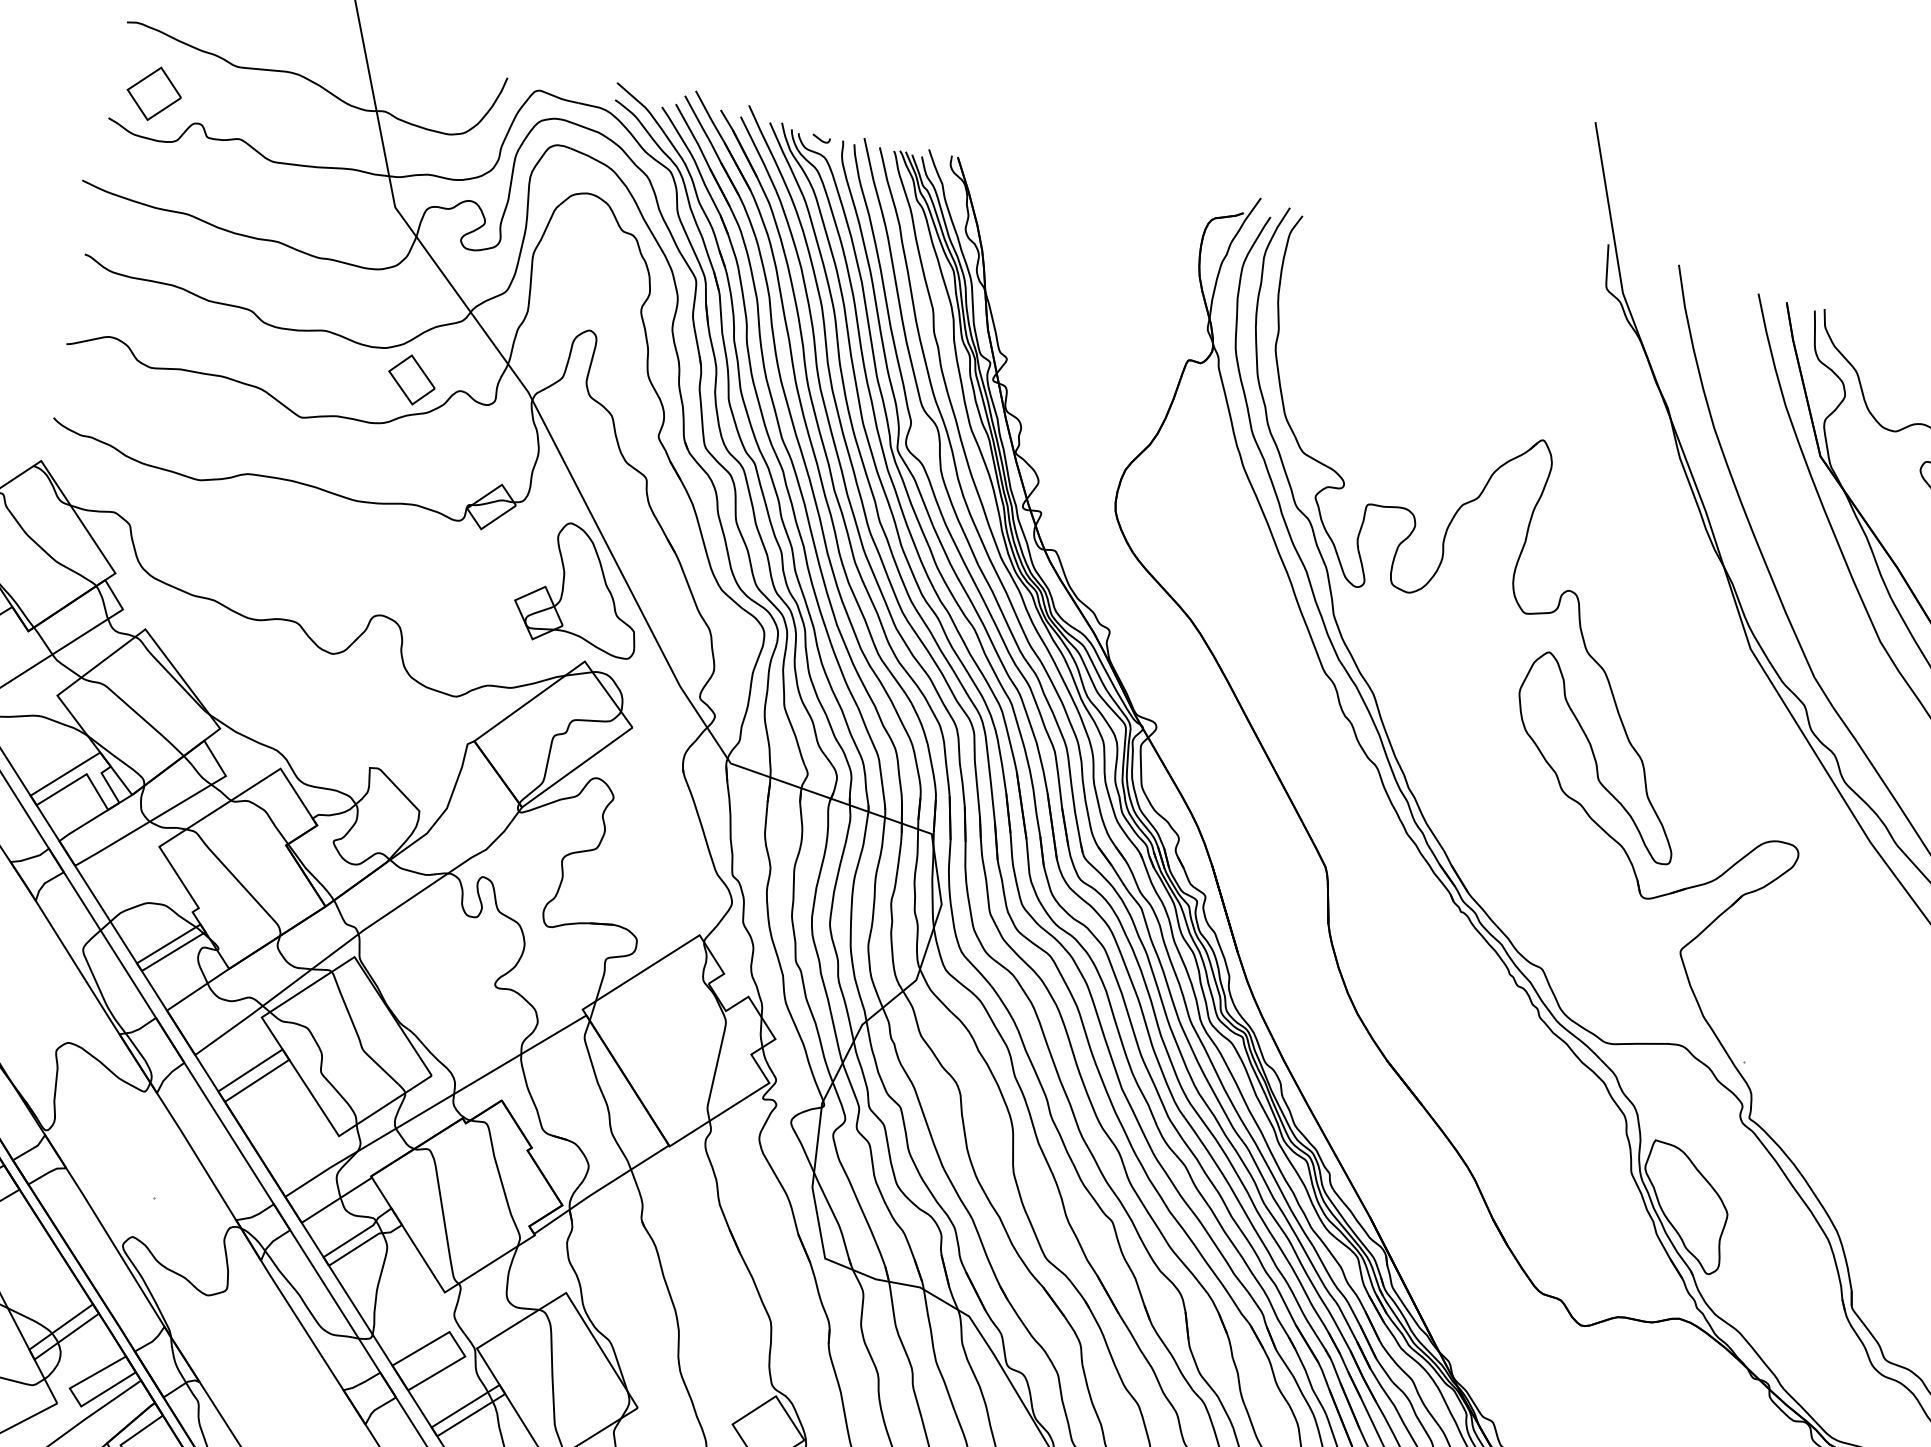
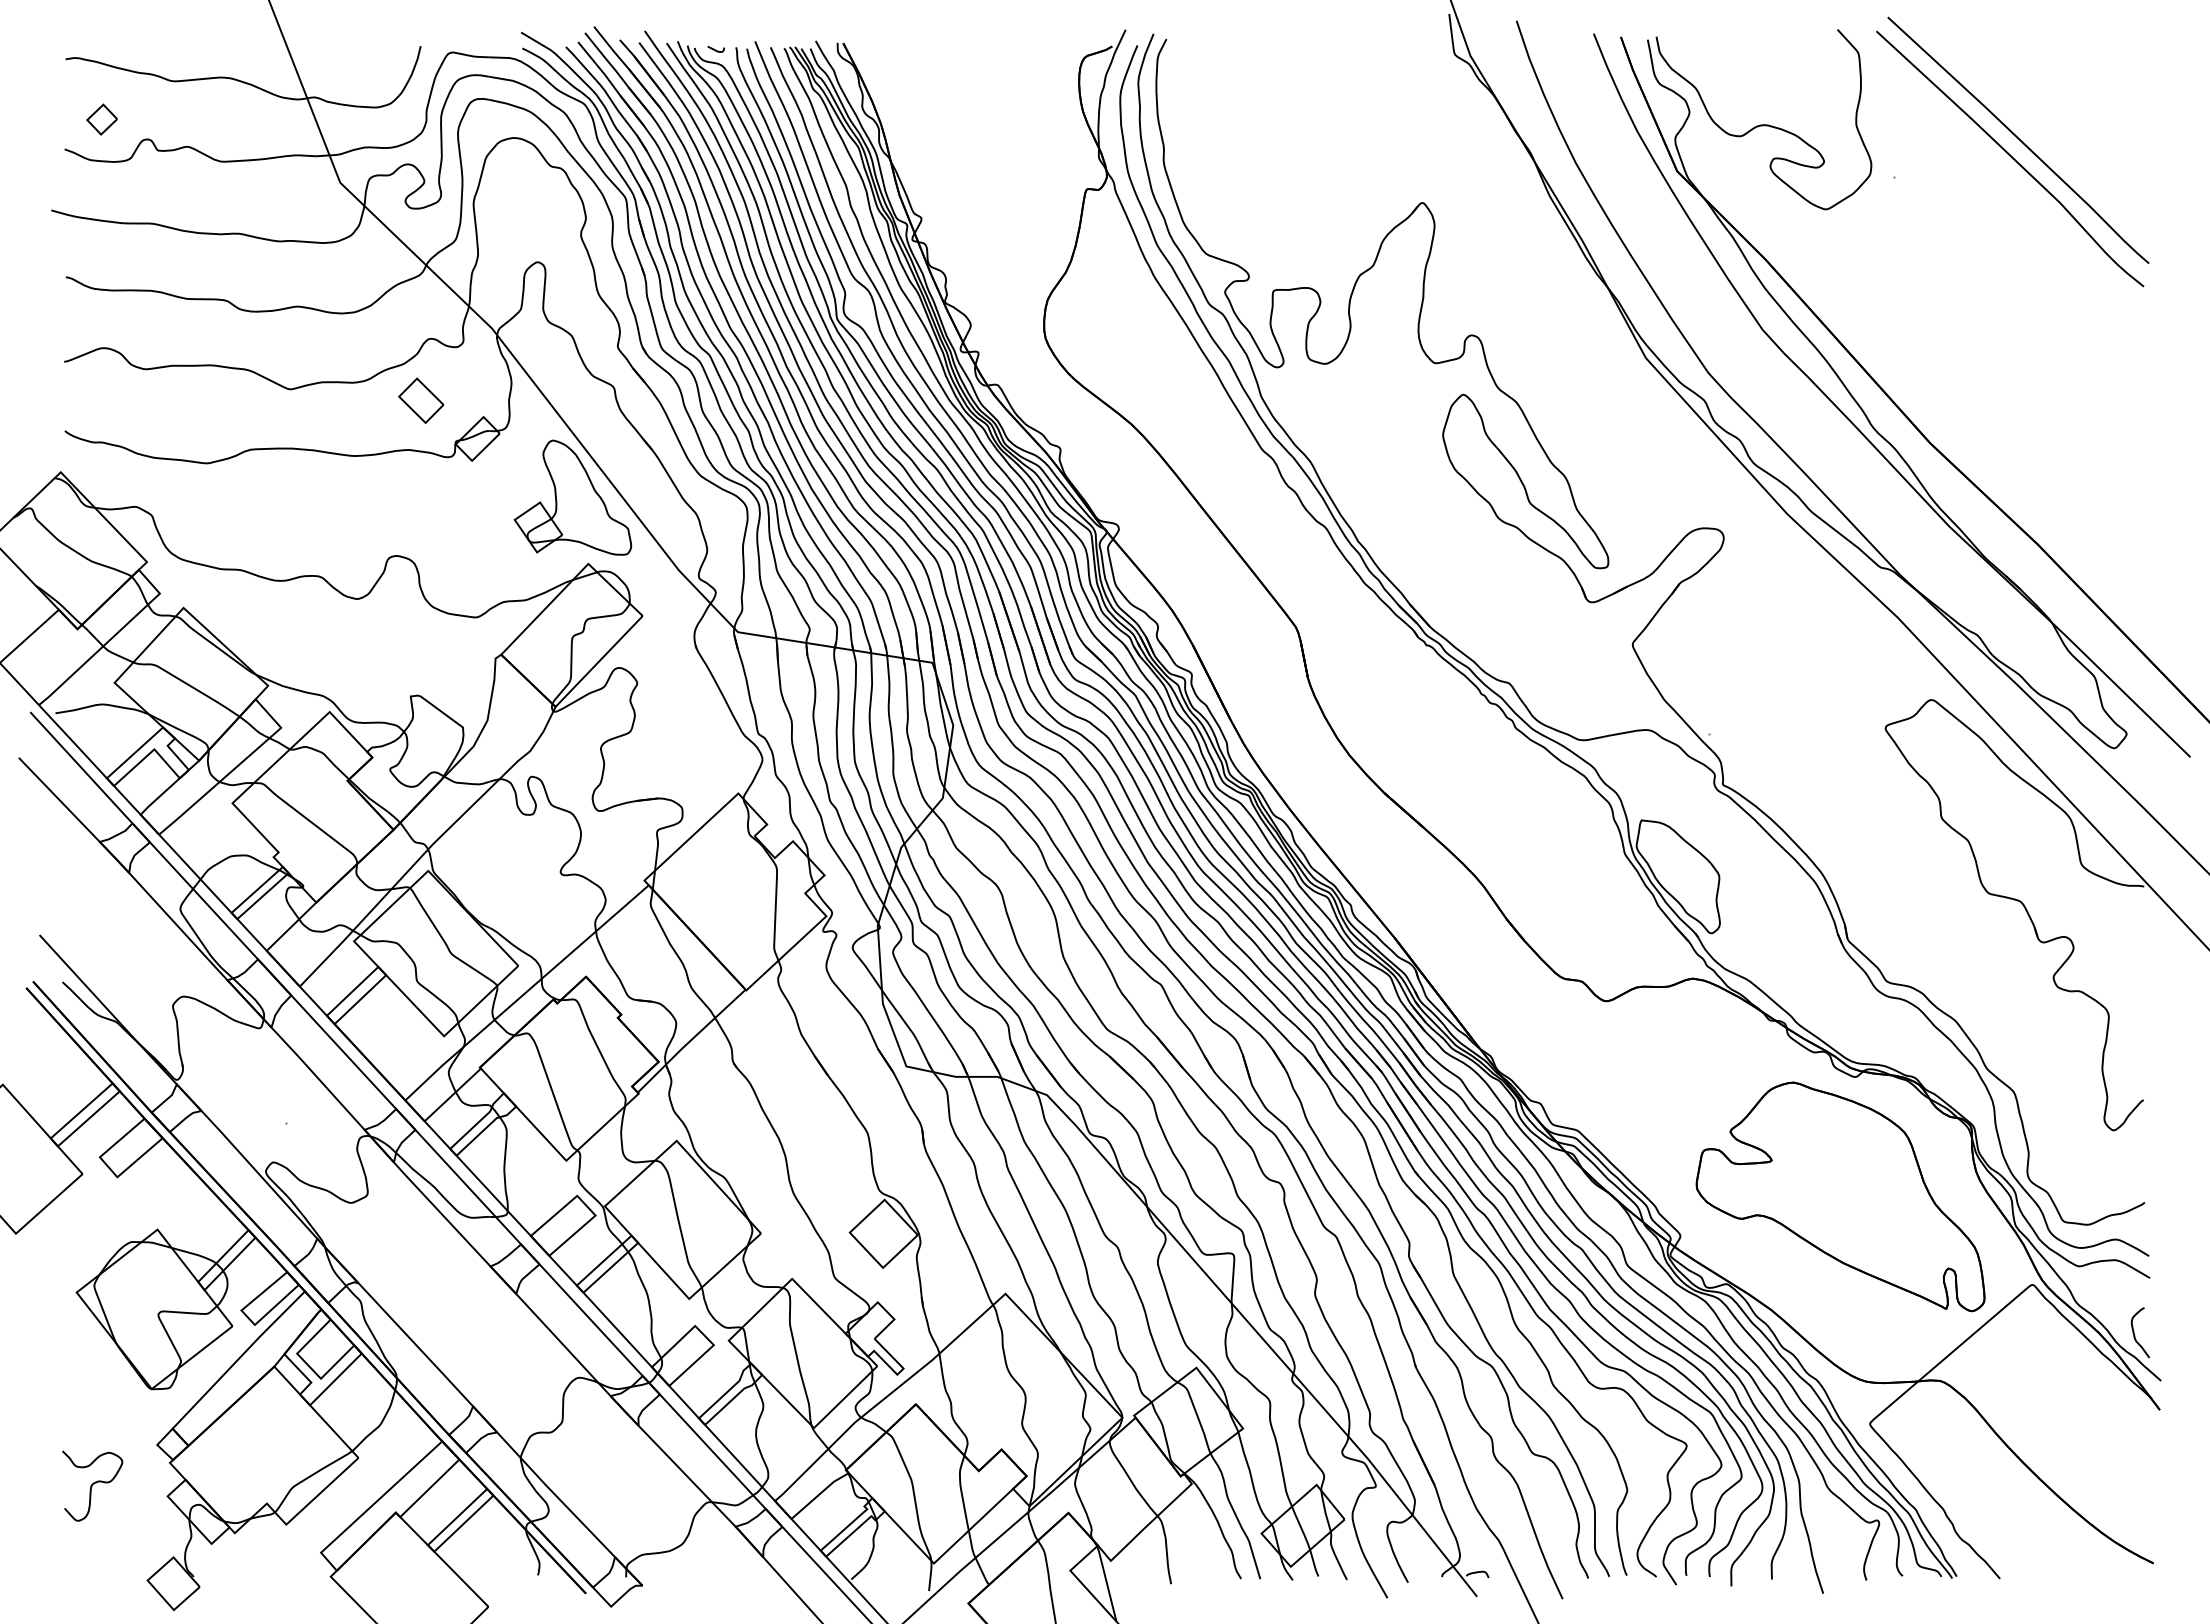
part: (153, 93) -> (101, 119), size x0.6
part: (411, 379) -> (420, 400), moved

